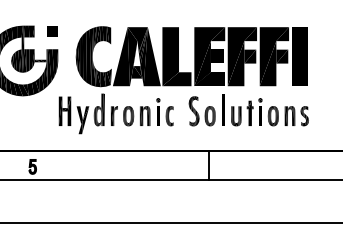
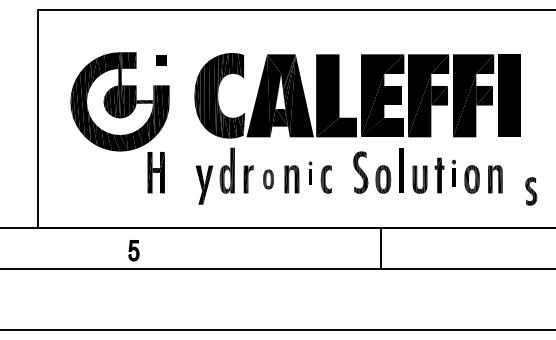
part: (52, 31) -> (161, 60), size x0.7
part: (64, 111) -> (155, 172), moved
part: (158, 111) -> (310, 172), size x0.6
part: (260, 111) -> (453, 173), size x0.7
part: (128, 116) -> (268, 179), size x0.7
part: (304, 116) -> (531, 191), moved

